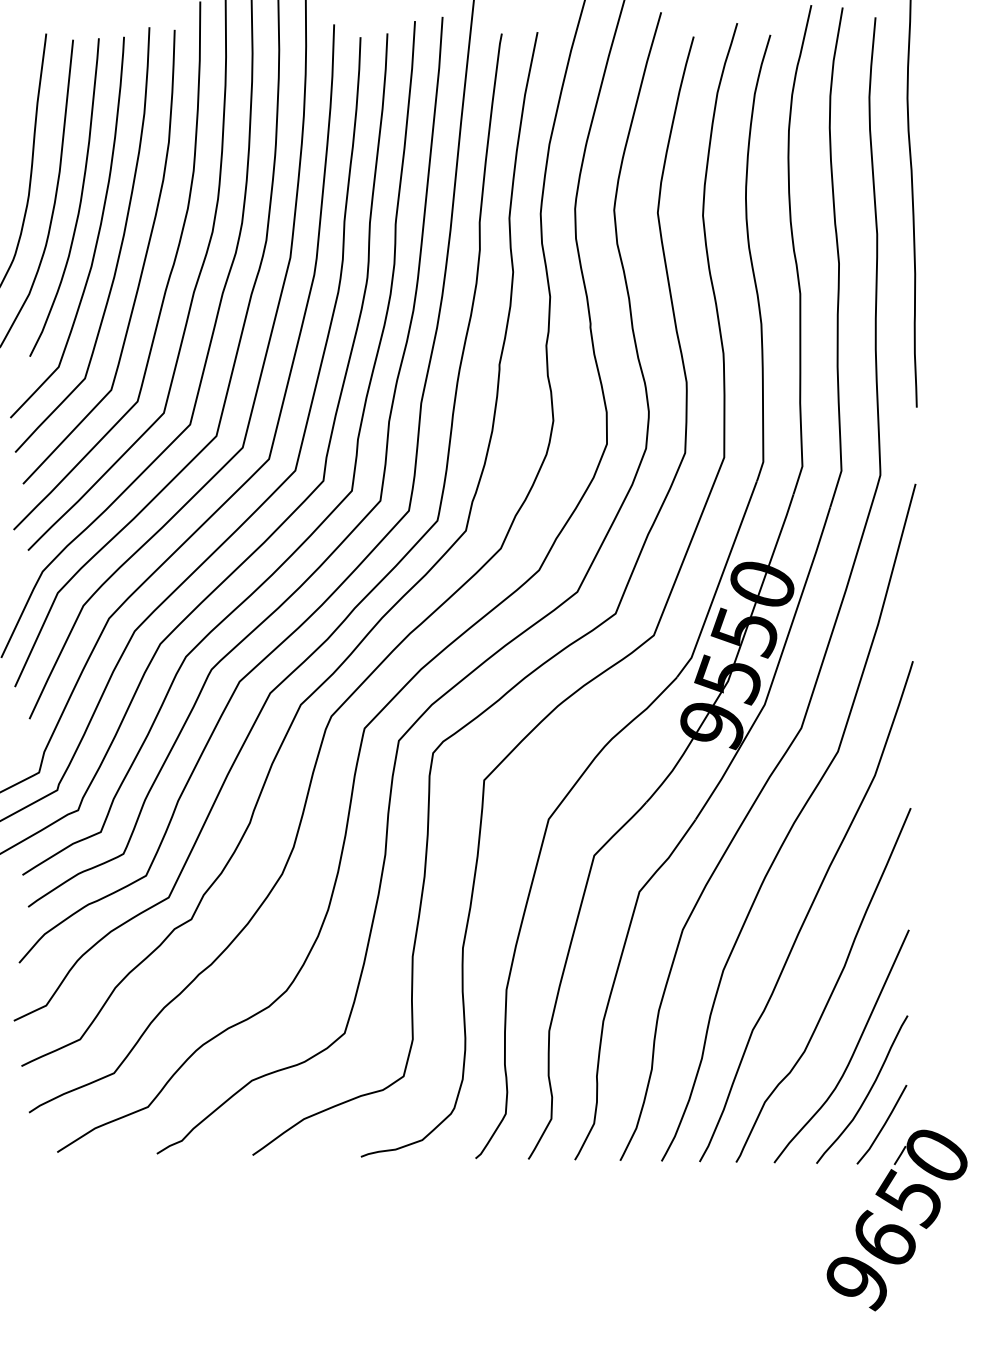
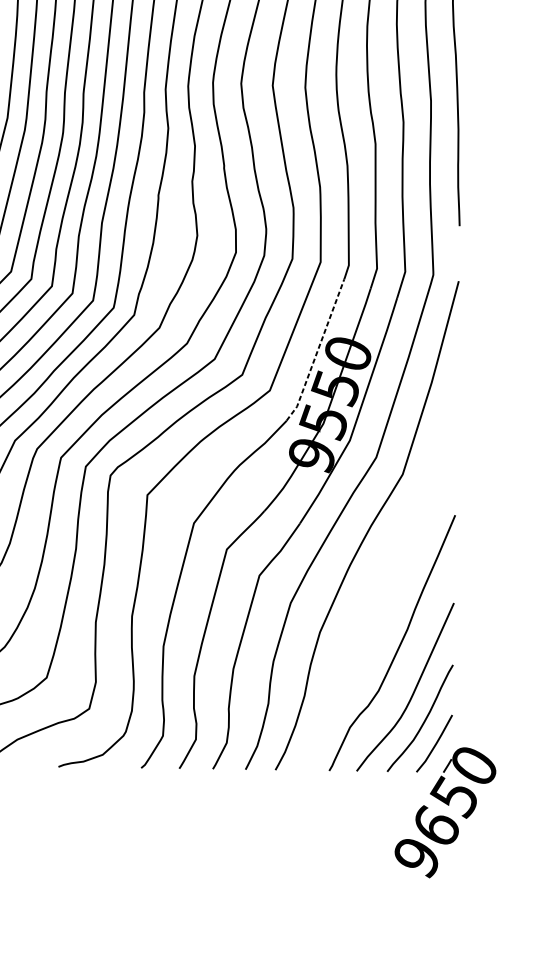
line: (719, 581) -> (317, 351), solid -> dashed
curve: (807, 911) -> (380, 589), removed

